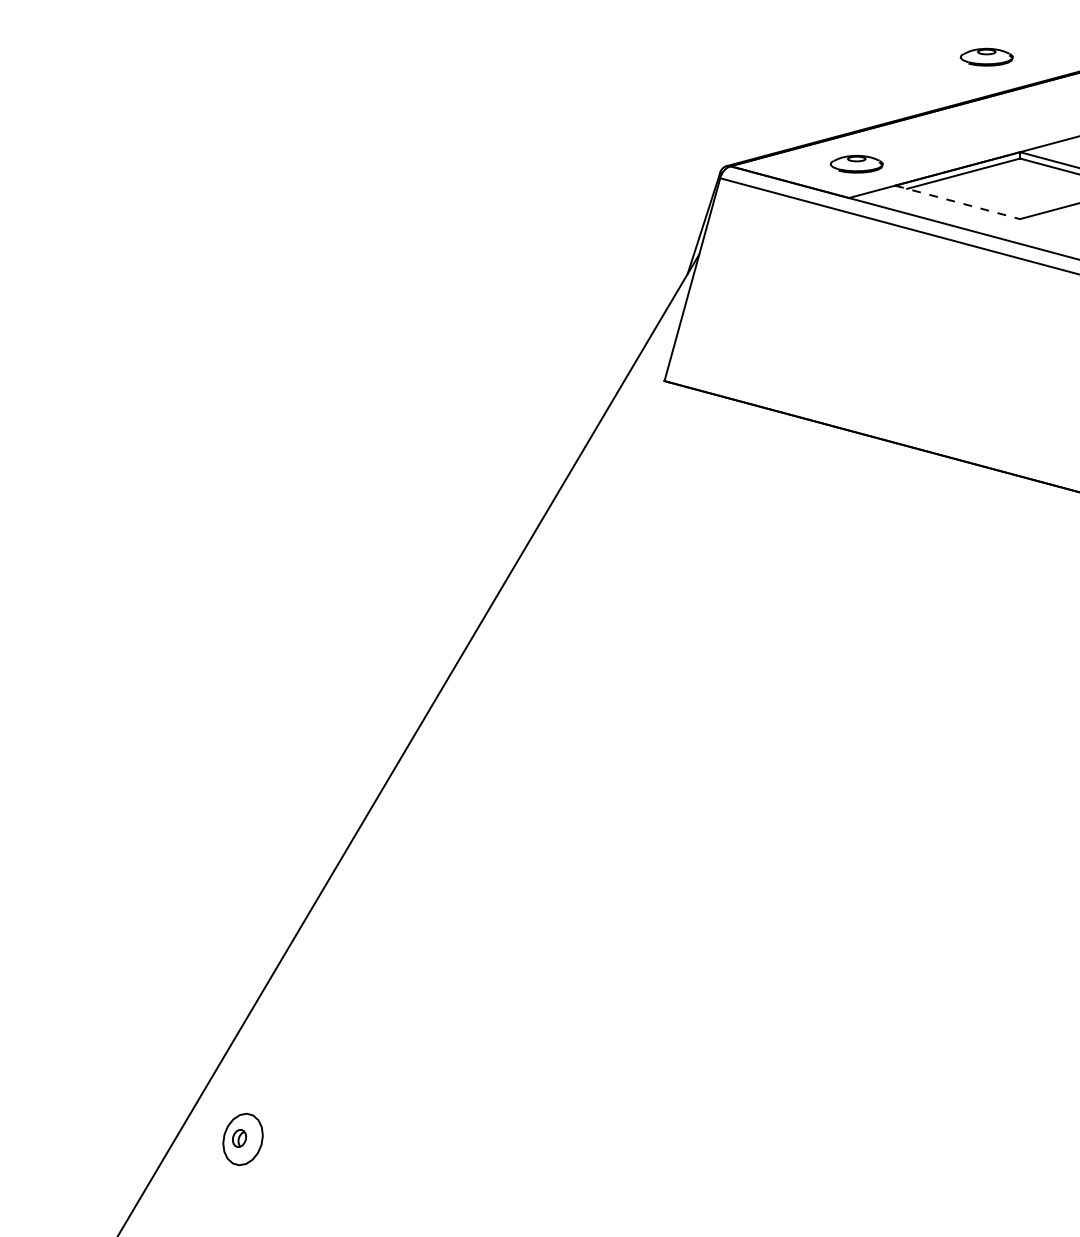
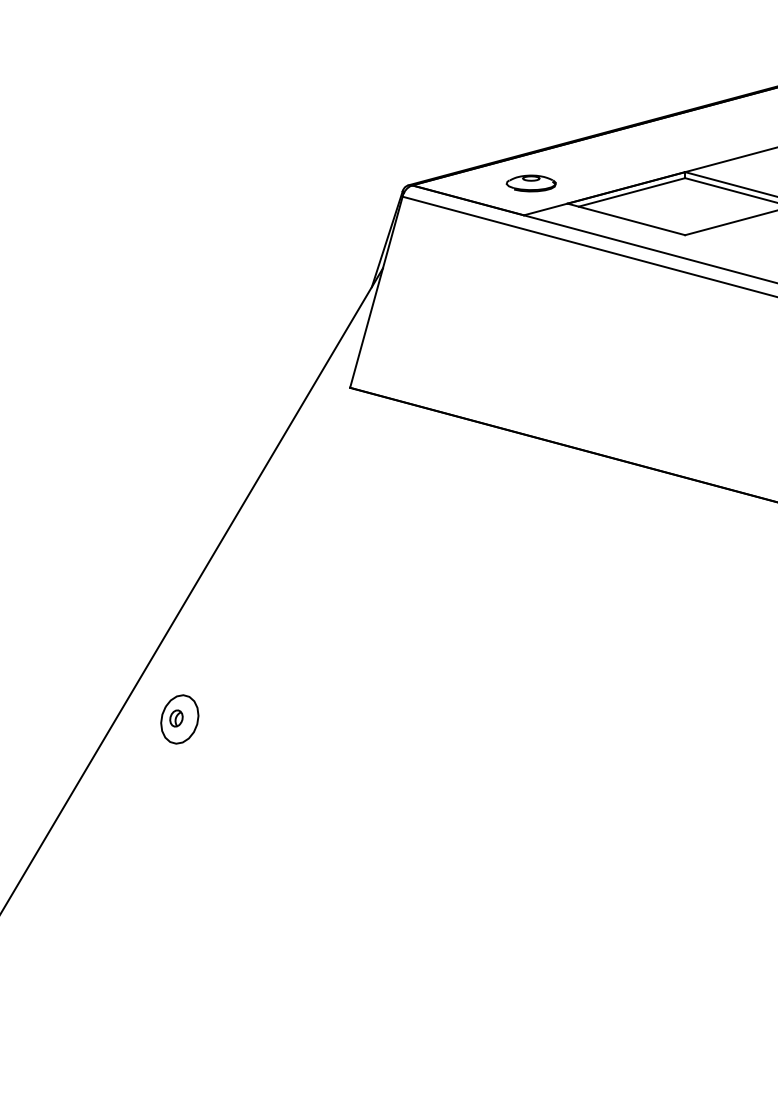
part: (986, 56) -> (653, 81), removed
line: (957, 202) -> (626, 219), dashed -> solid
part: (483, 732) -> (179, 718), added

